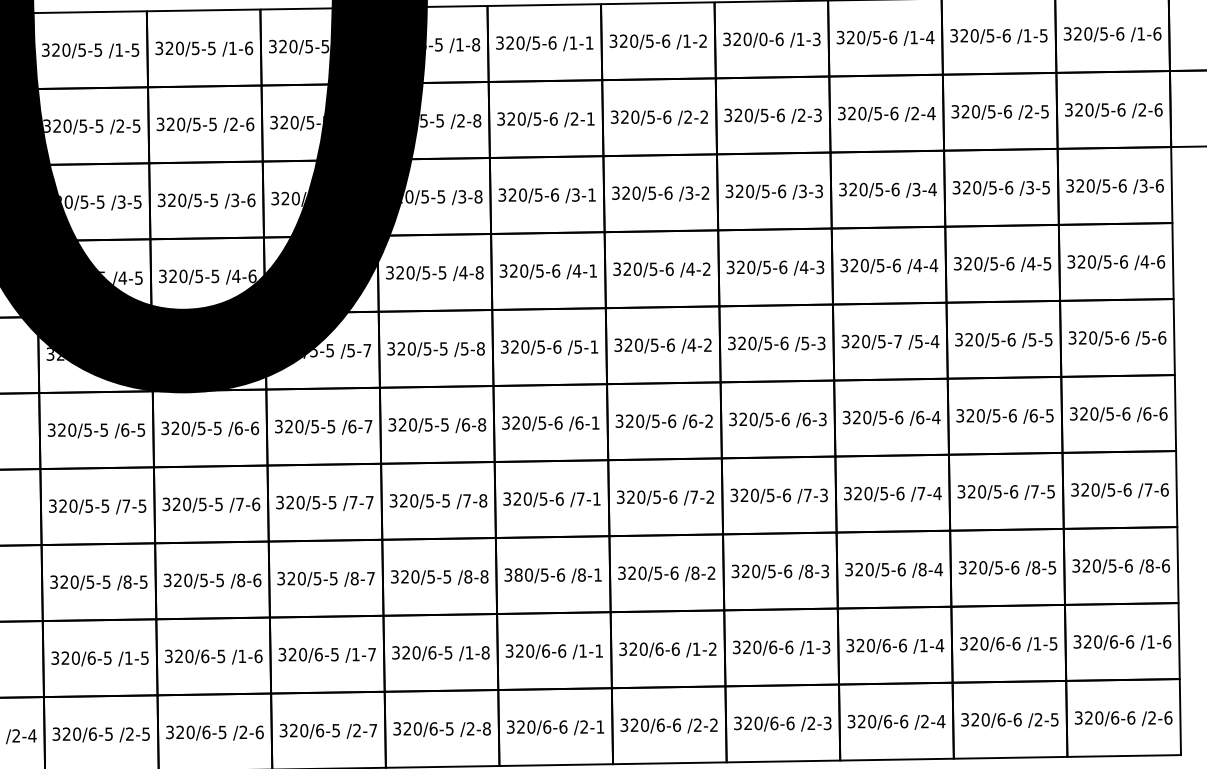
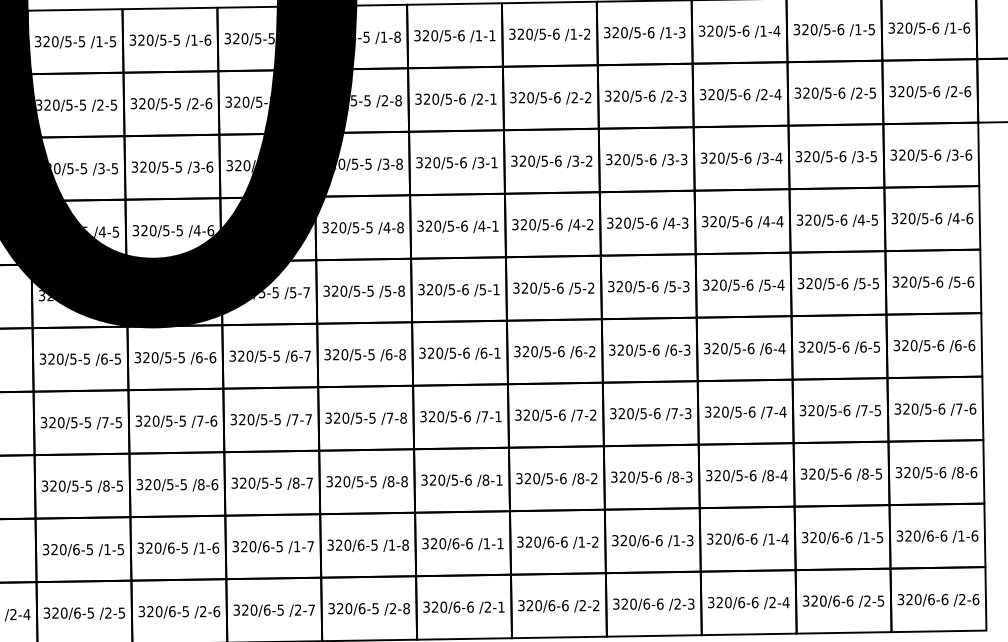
text: (763, 39) -> (637, 32), 320/0-6 -> 320/5-6
text: (898, 341) -> (750, 285), 320/5-7 -> 320/5-6
text: (691, 344) -> (577, 287), /4-2 -> /5-2
text: (518, 574) -> (432, 479), 380/5-6 -> 320/5-6

